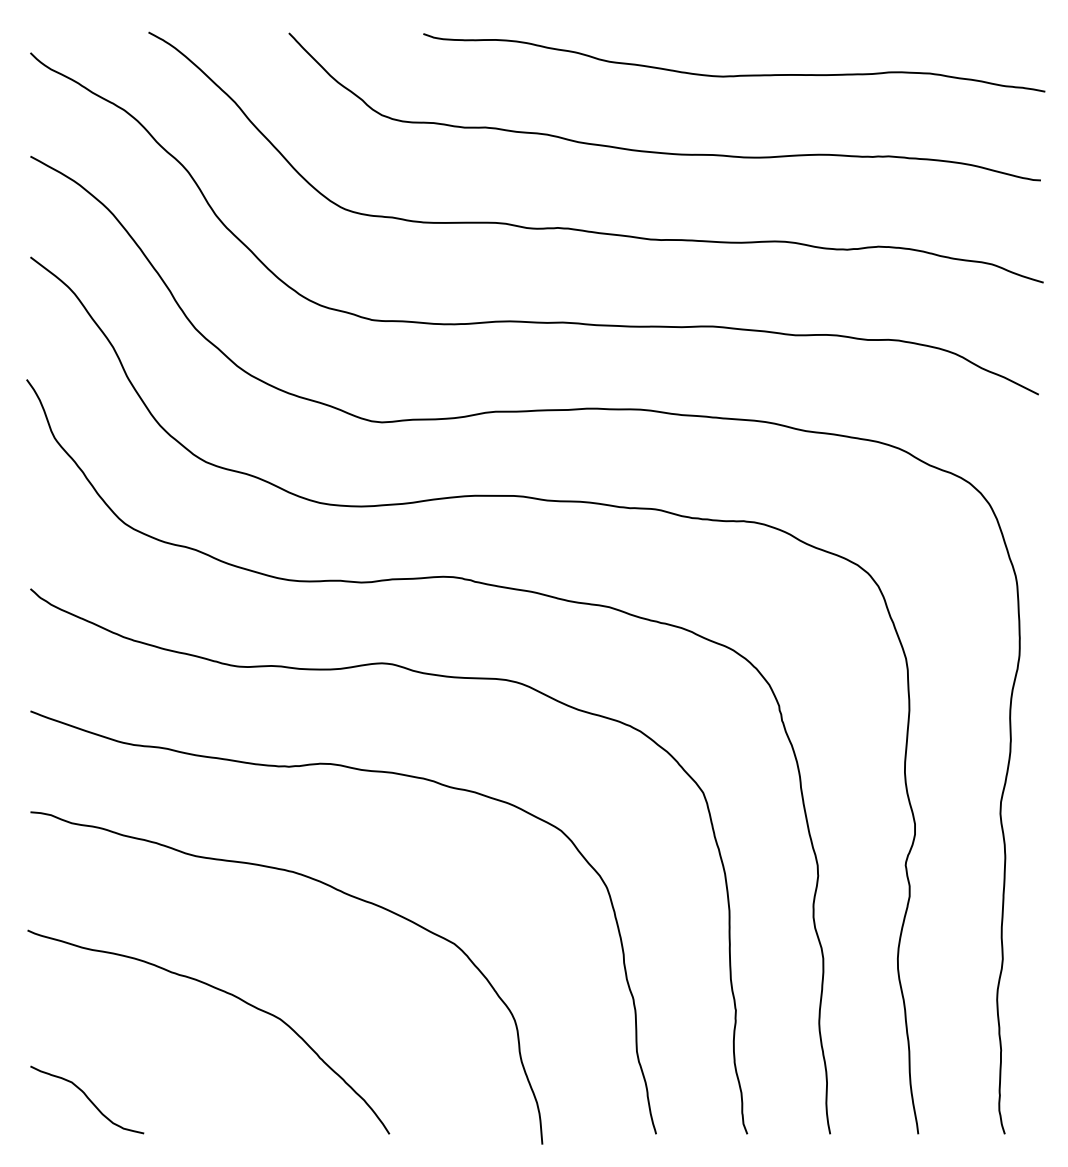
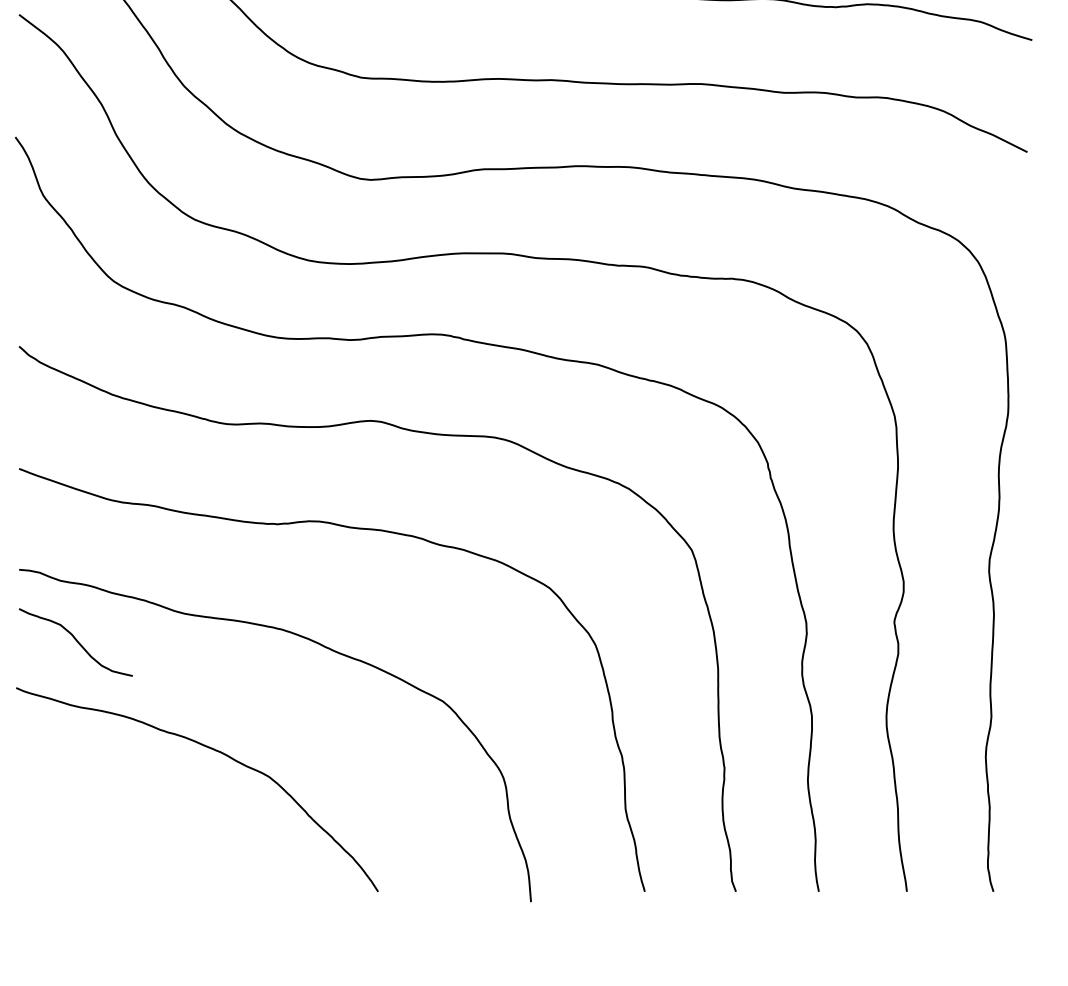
curve: (87, 1098) -> (76, 641), moved

